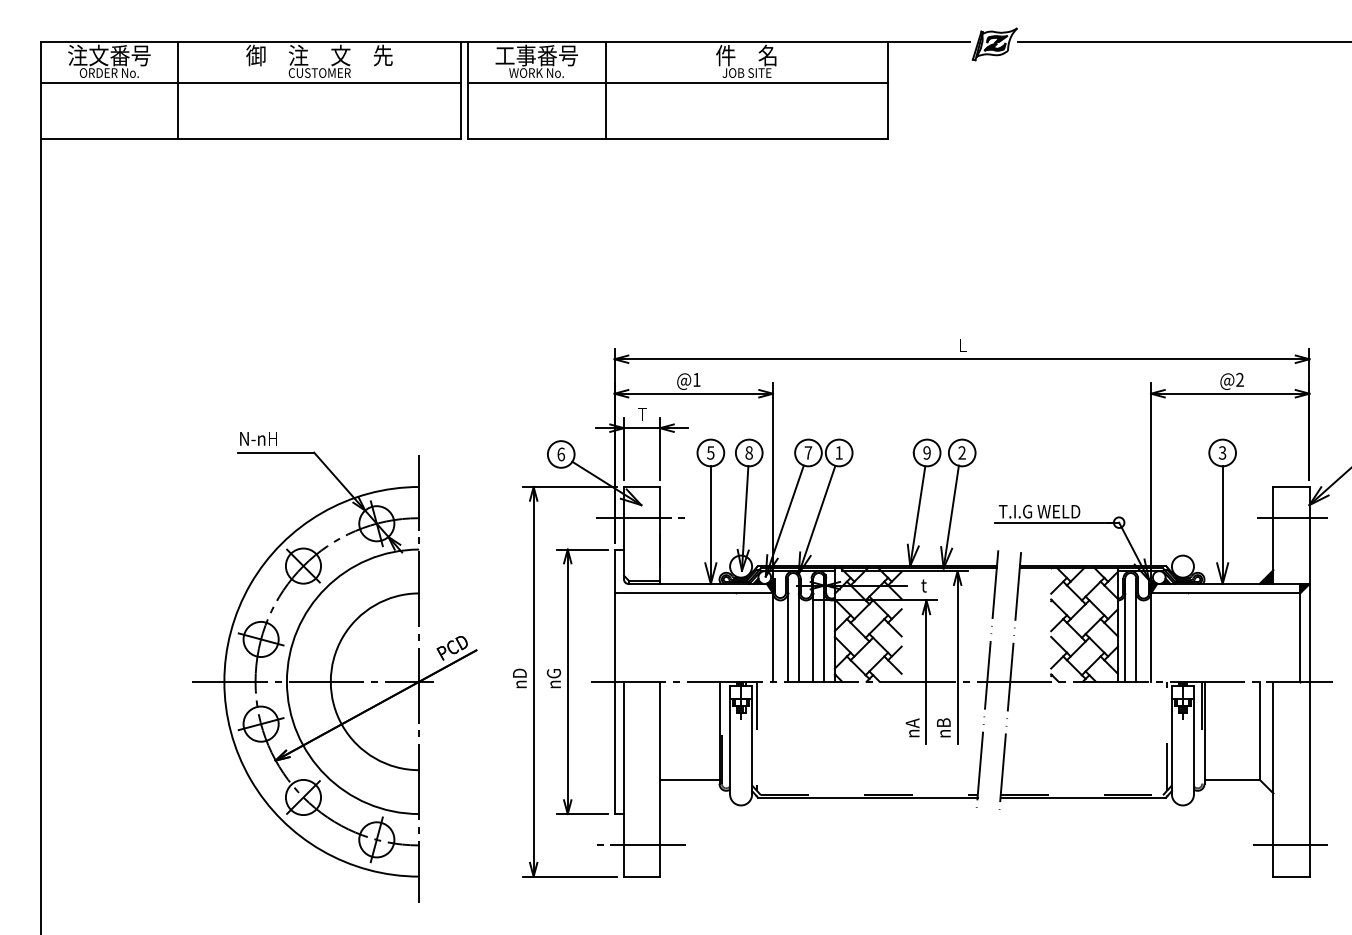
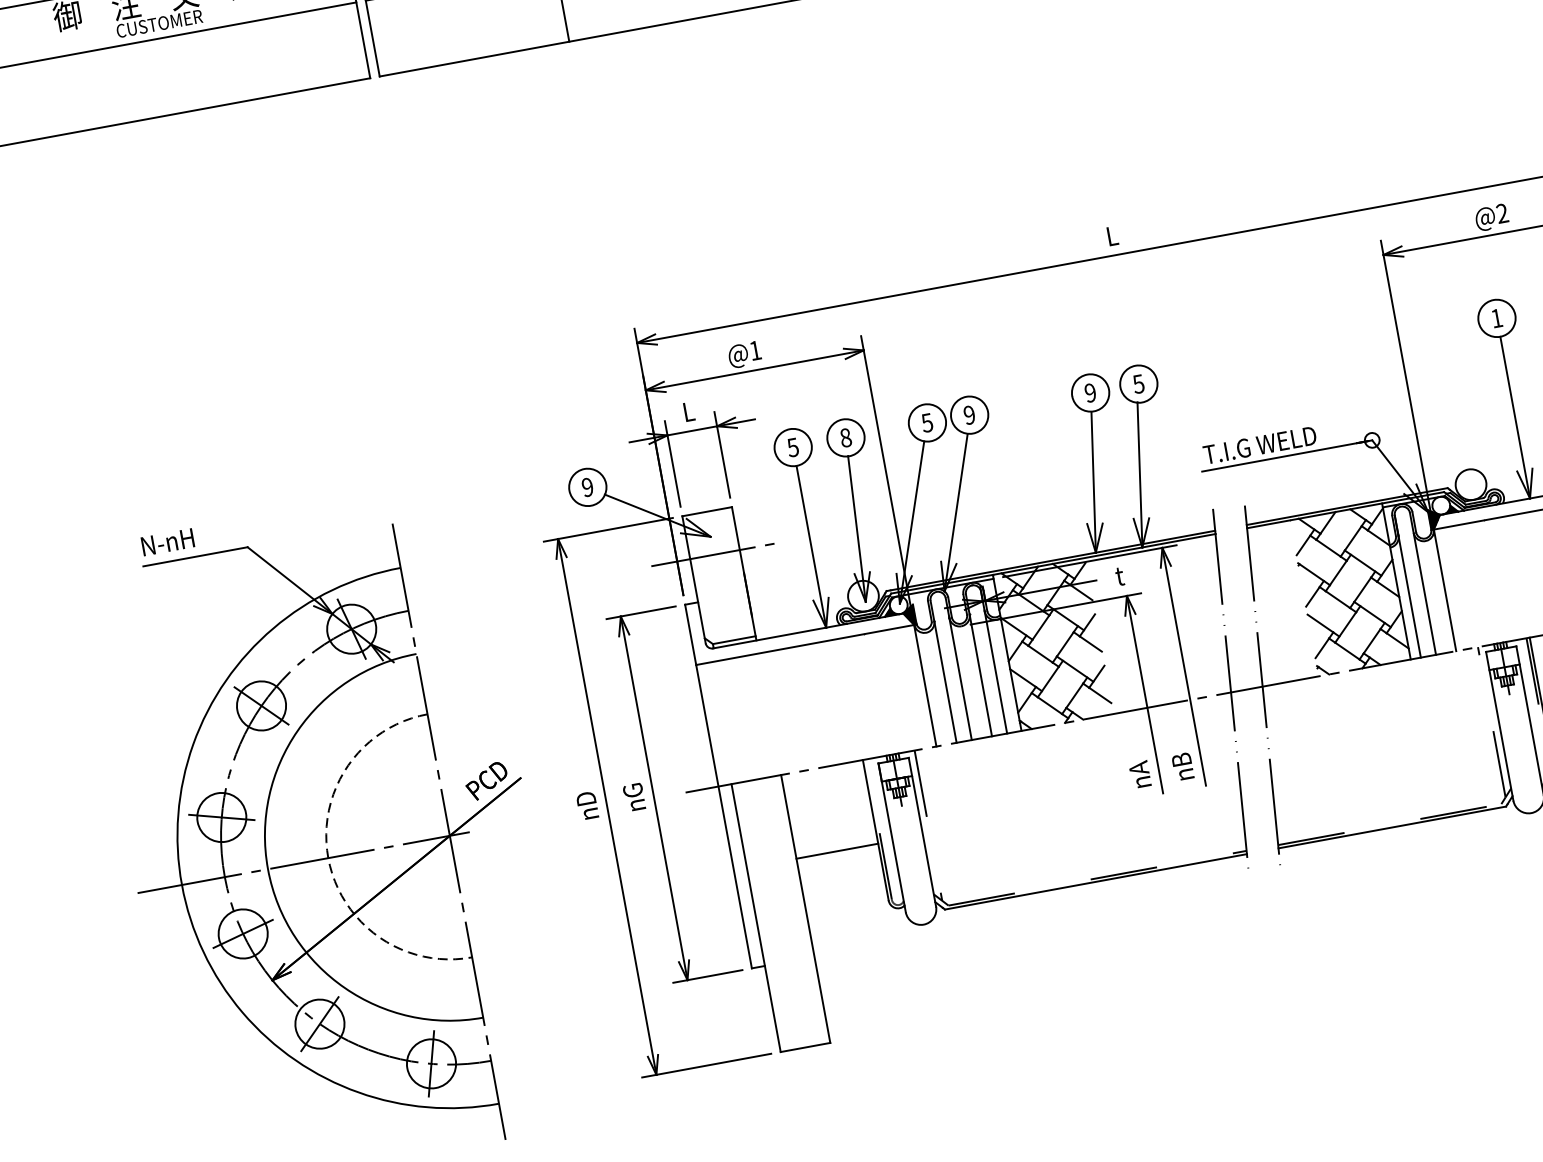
text: (642, 414) -> (689, 411), T -> L
text: (808, 452) -> (927, 422), 7 -> 5
text: (838, 452) -> (968, 414), 1 -> 9
text: (961, 452) -> (1137, 383), 2 -> 5
text: (1222, 452) -> (1496, 317), 3 -> 1
text: (560, 454) -> (586, 487), 6 -> 9
arc: (330, 681) -> (327, 857), solid -> dashed
line: (689, 779) -> (836, 851), moved
line: (640, 845) -> (795, 1005), removed

